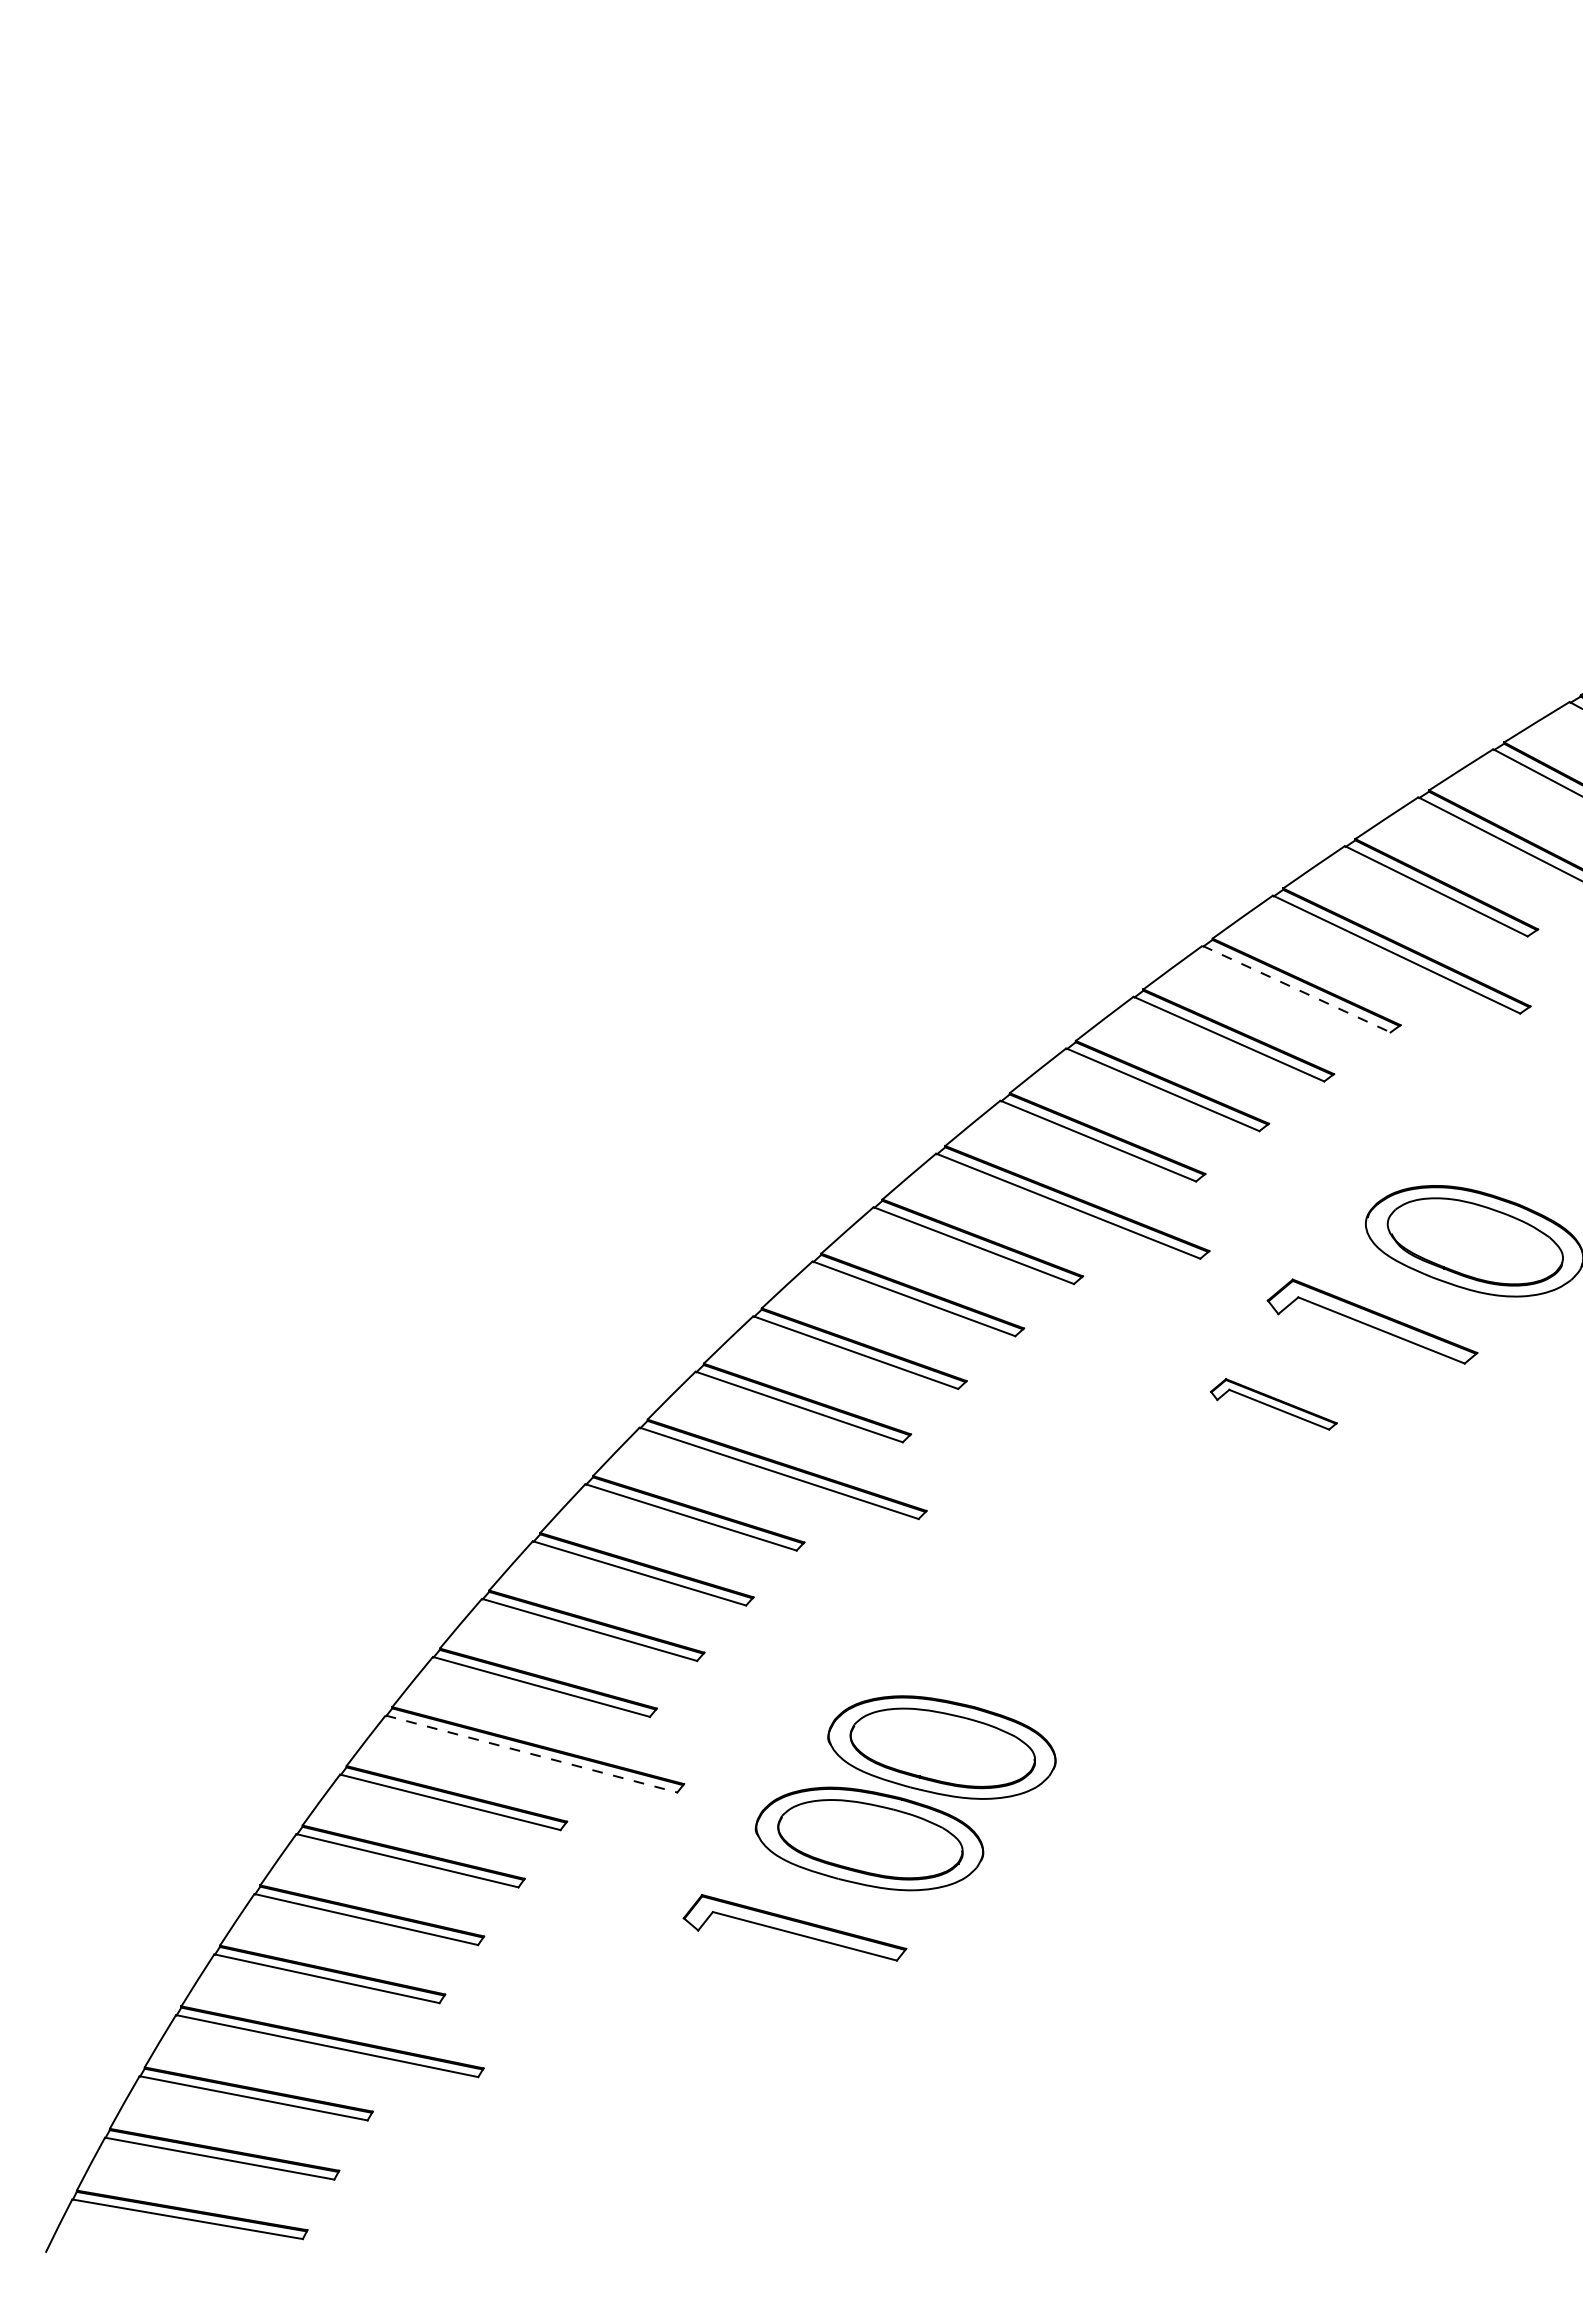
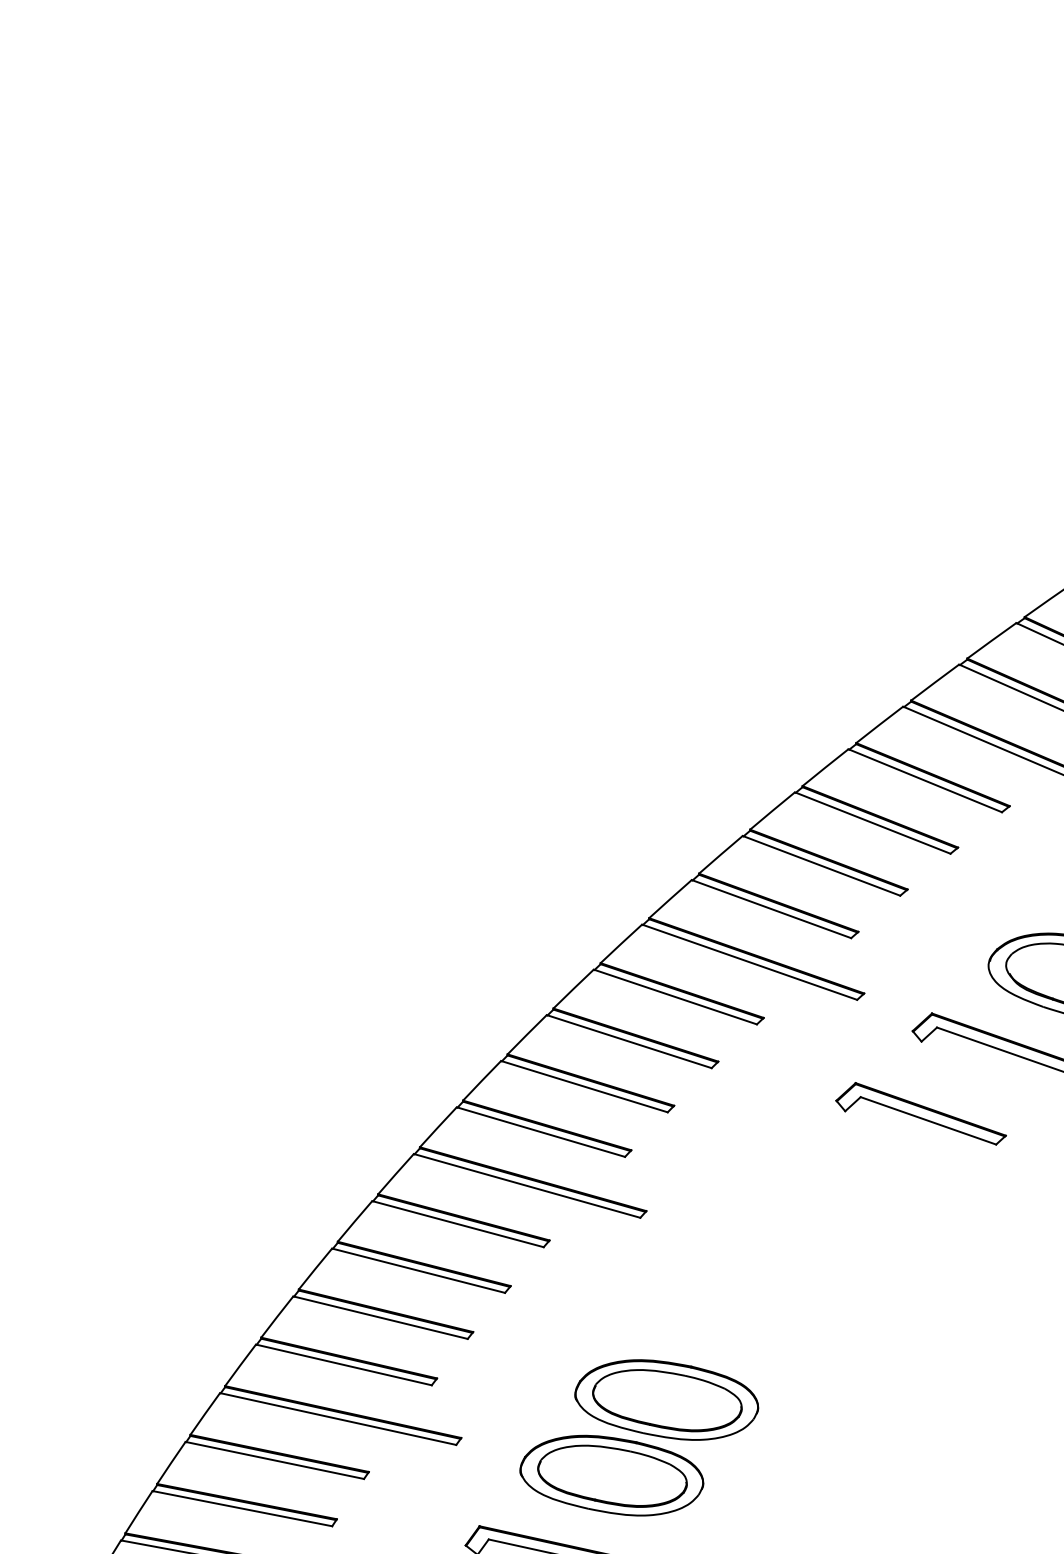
line: (1296, 989) -> (925, 781), dashed -> solid
part: (1273, 1404) -> (920, 1114), size x1.67
line: (531, 1754) -> (338, 1419), dashed -> solid

